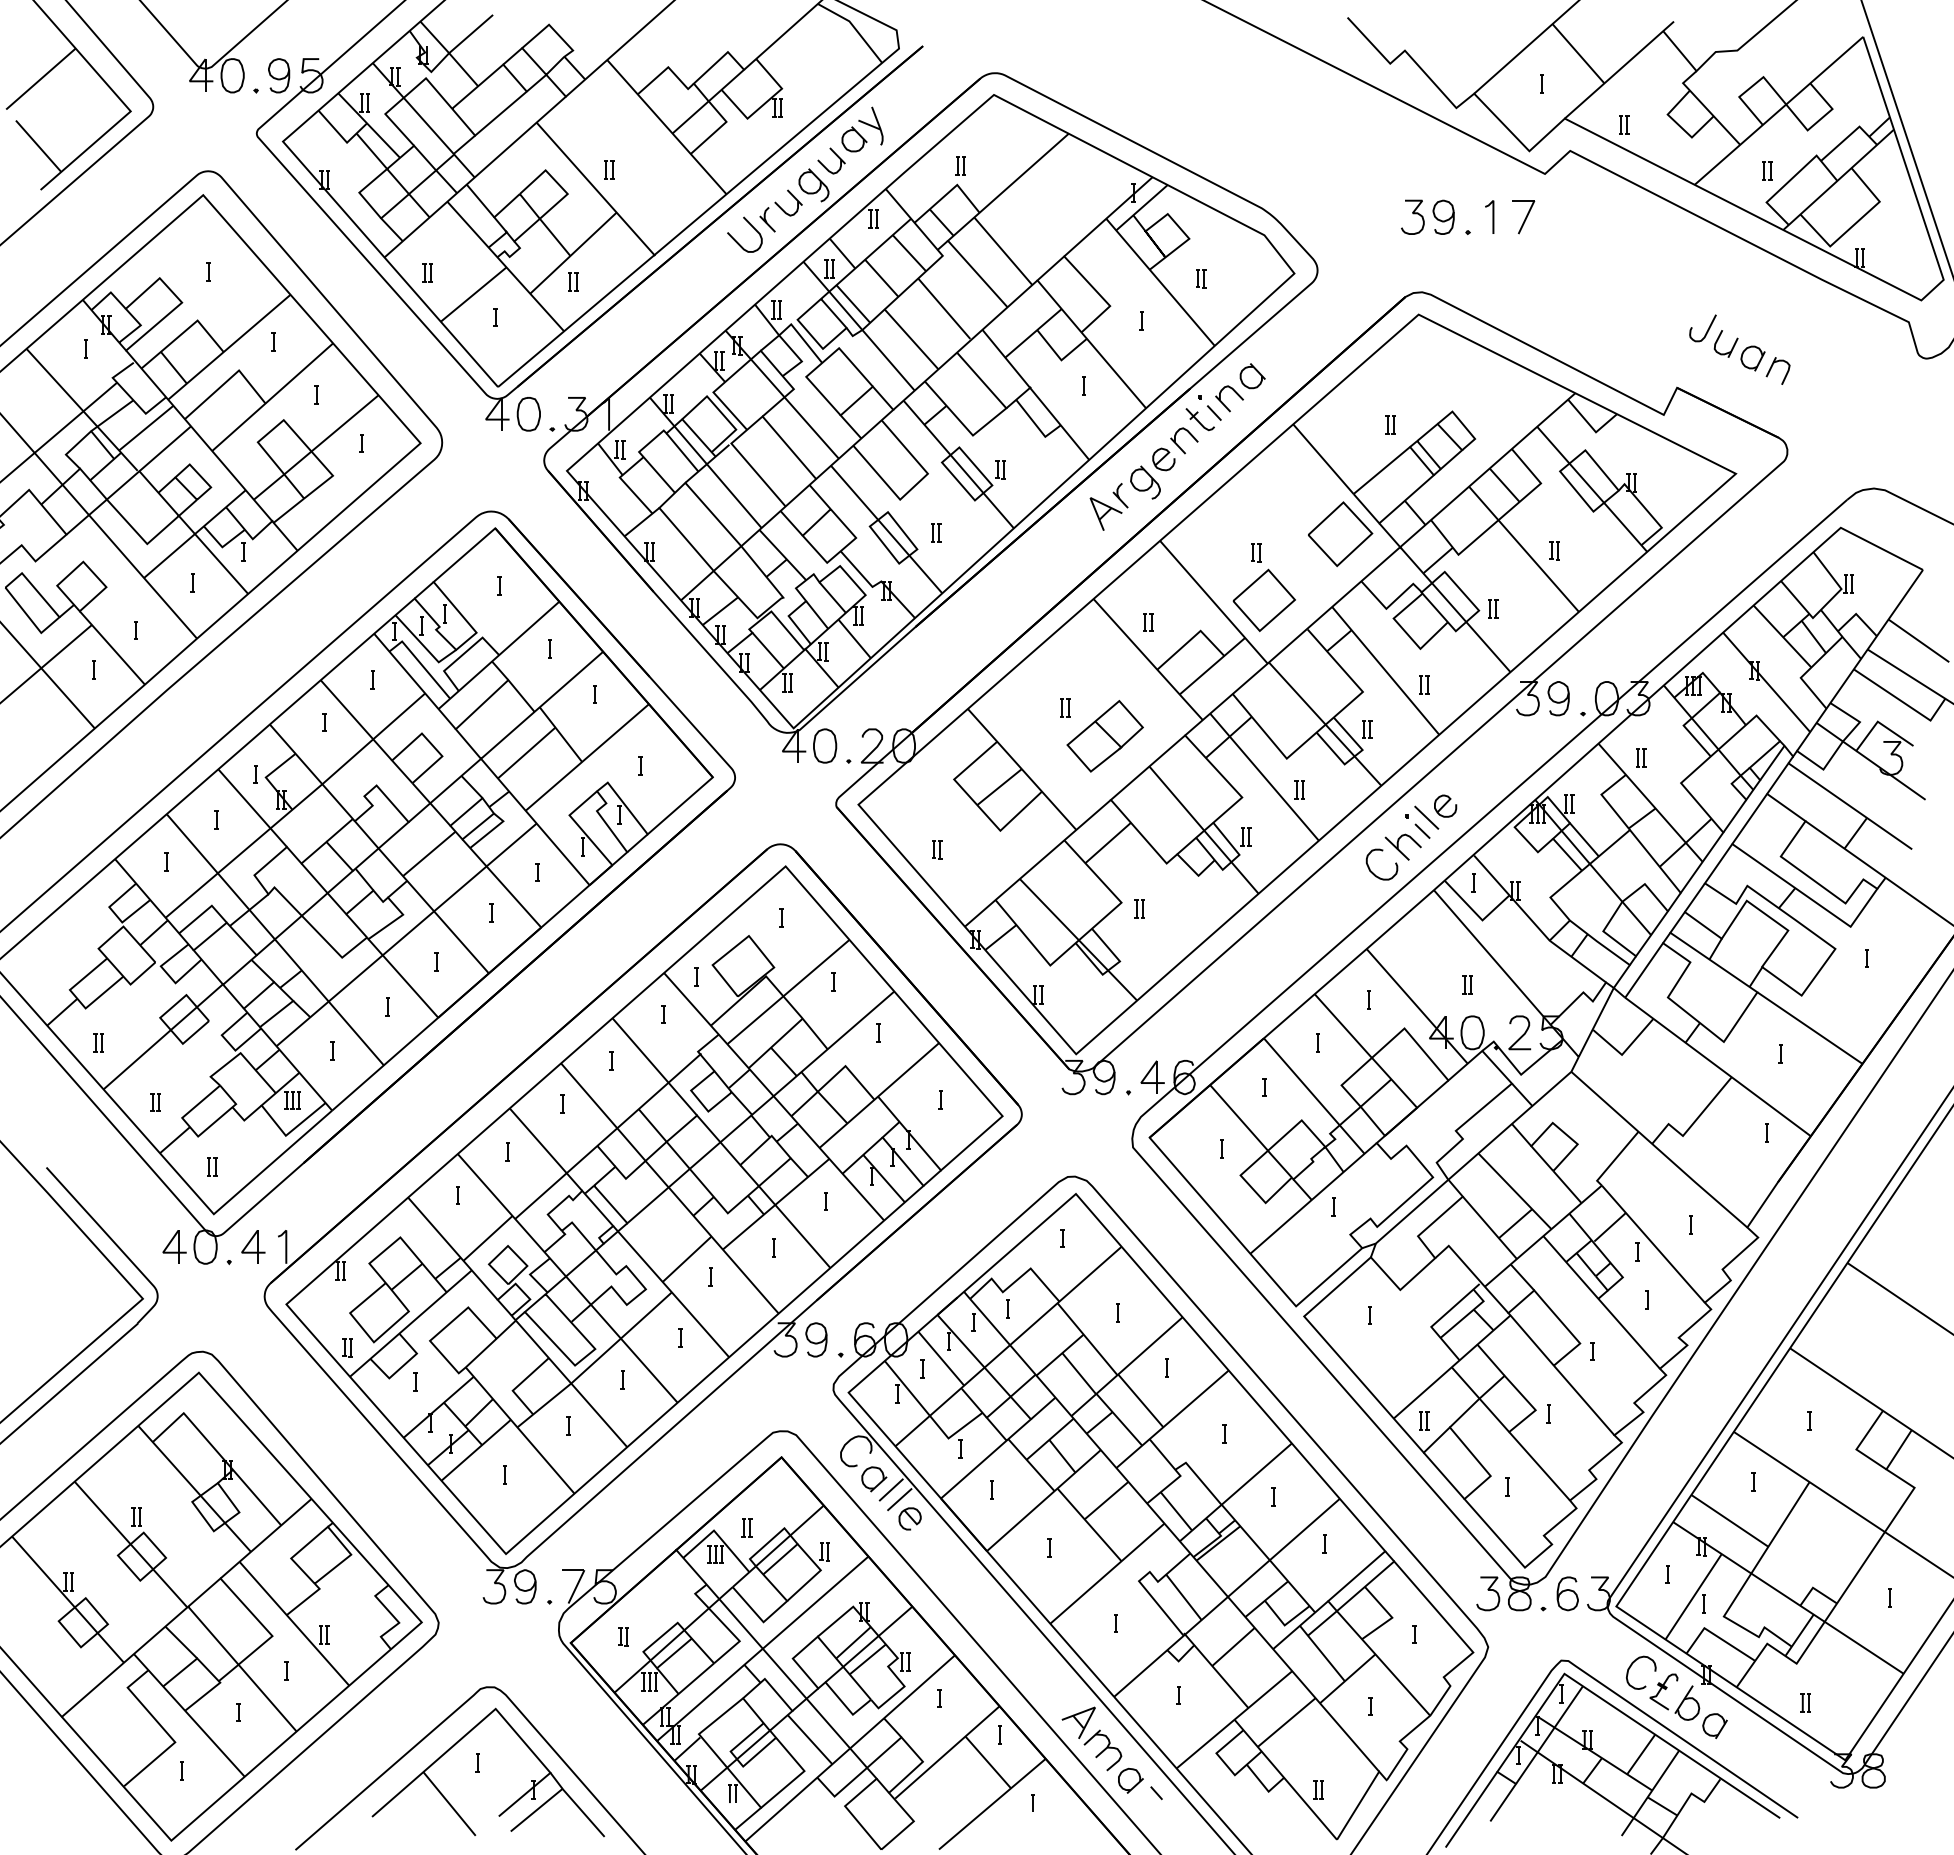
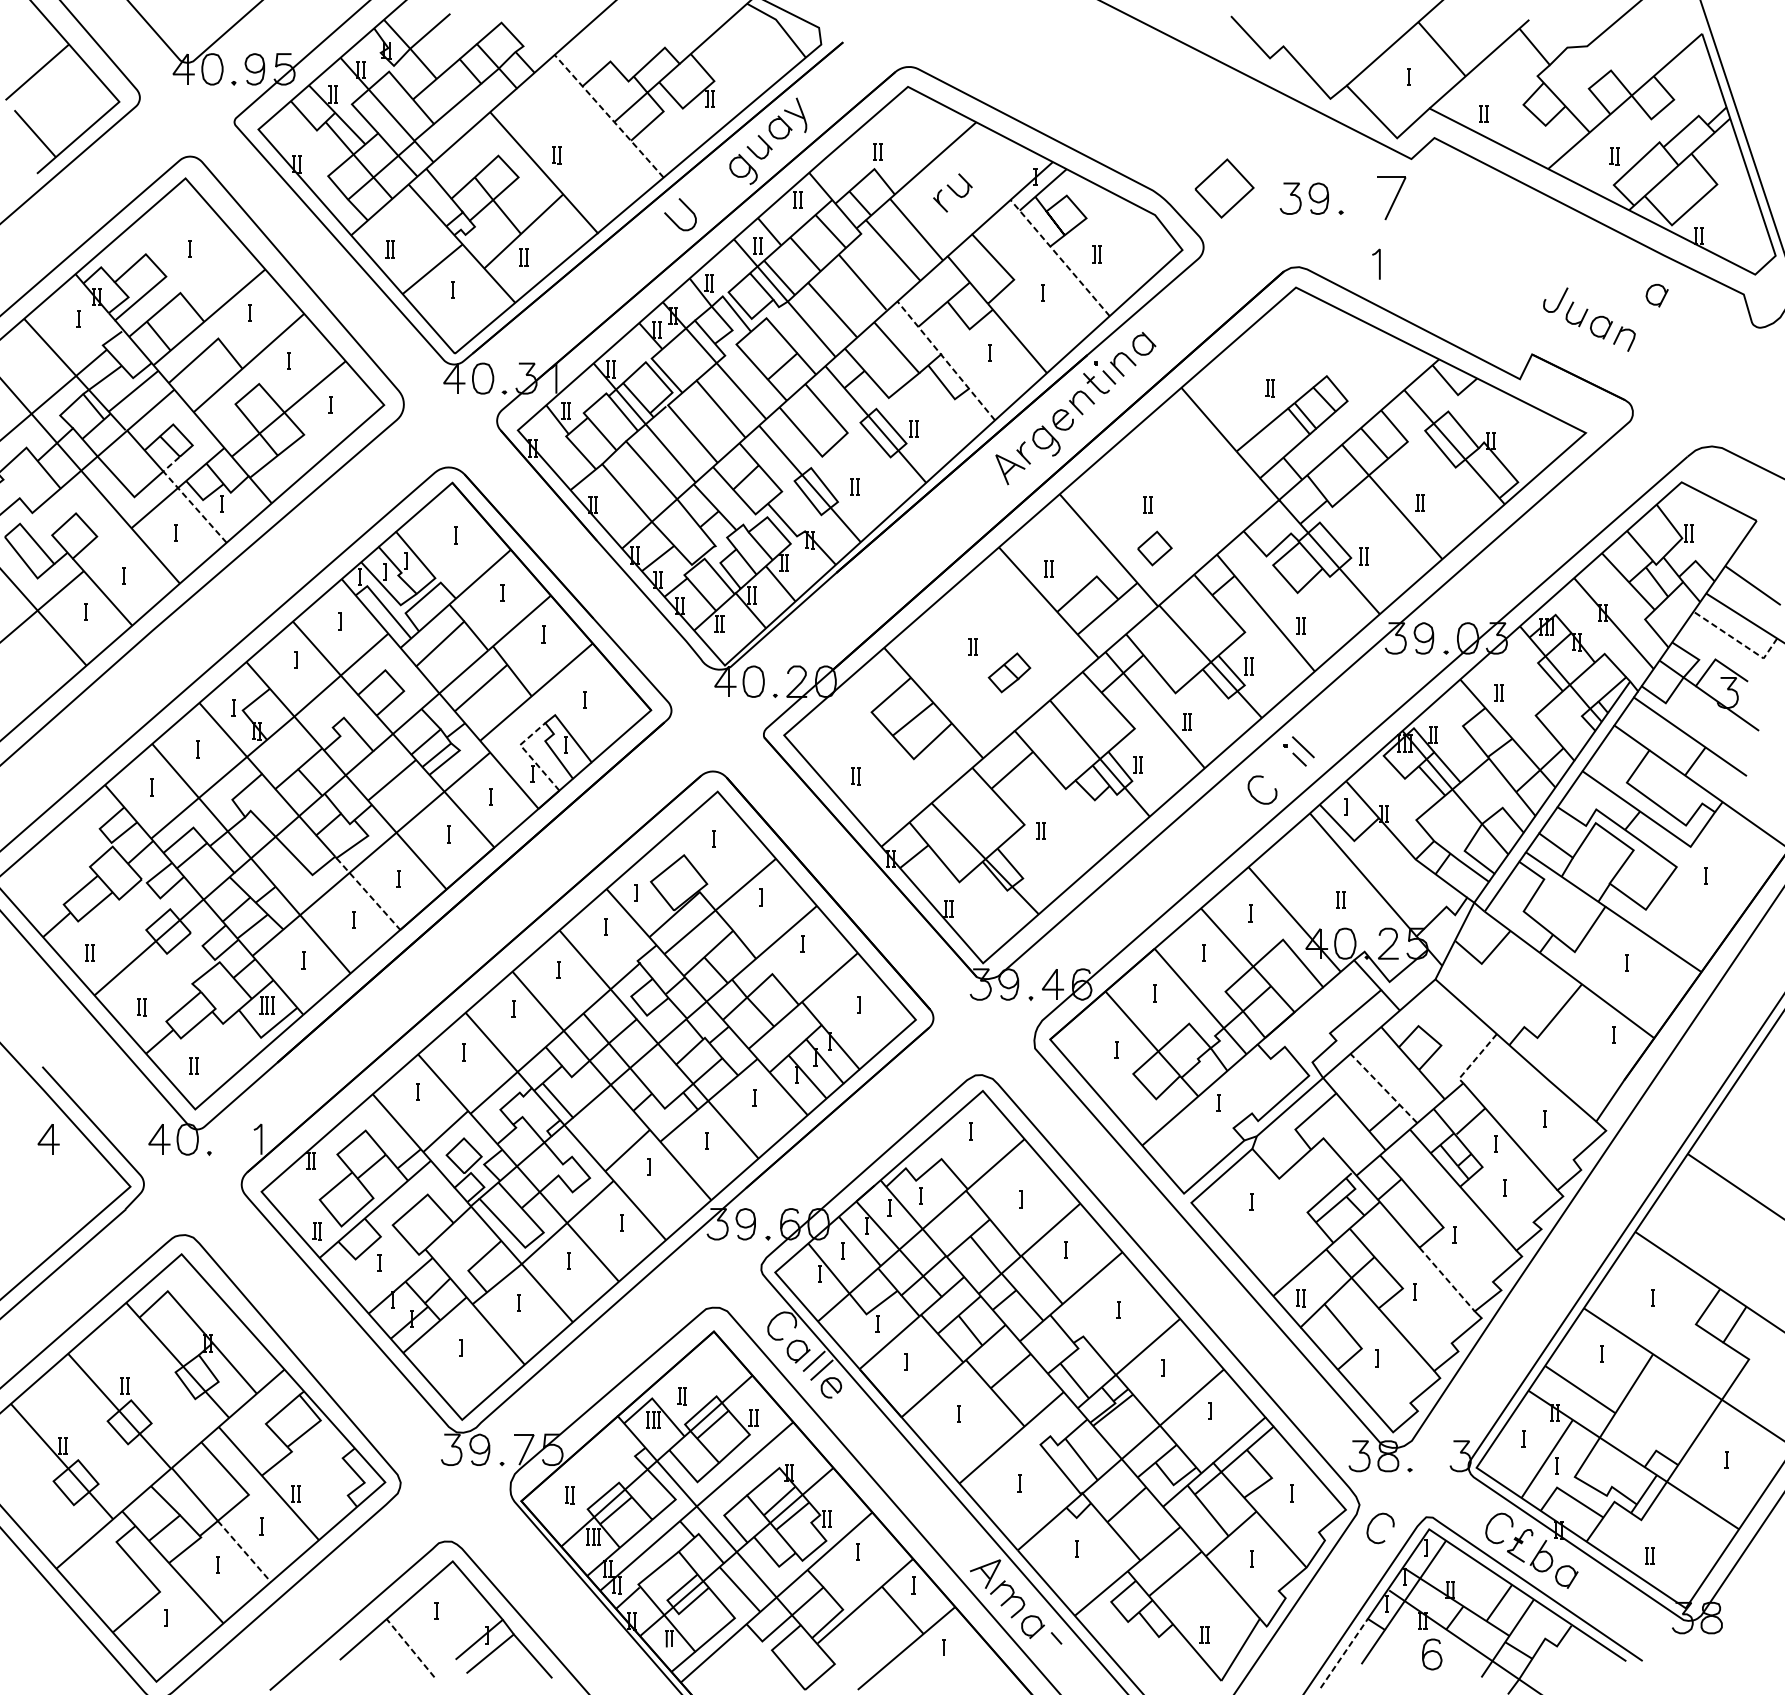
line: (667, 127) -> (609, 116), solid -> dashed
part: (780, 210) -> (952, 192), moved
line: (1492, 216) -> (1378, 263), moved
part: (1523, 217) -> (1391, 198), size x1.4
line: (1161, 283) -> (1061, 259), solid -> dashed
part: (1813, 323) -> (1656, 295), added
line: (1035, 394) -> (945, 360), solid -> dashed
part: (1340, 534) -> (1224, 188), moved
line: (204, 544) -> (186, 497), solid -> dashed
part: (1263, 599) -> (1154, 547), size x0.6
line: (1904, 702) -> (1739, 641), solid -> dashed
part: (1104, 736) -> (1008, 673), size x0.6
part: (1445, 805) -> (1320, 736), removed
line: (579, 826) -> (529, 755), solid -> dashed
part: (1402, 846) -> (1281, 773), removed
line: (403, 979) -> (368, 895), solid -> dashed
line: (1614, 1159) -> (1474, 1059), solid -> dashed
line: (1514, 1190) -> (1383, 1087), solid -> dashed
part: (253, 1246) -> (48, 1138), moved
line: (1584, 1400) -> (1447, 1279), solid -> dashed
part: (1567, 1593) -> (1431, 1654), moved
curve: (1502, 1665) -> (1372, 1521), added
line: (267, 1698) -> (244, 1551), solid -> dashed
line: (448, 1802) -> (409, 1646), solid -> dashed
line: (1471, 1809) -> (1344, 1653), solid -> dashed

